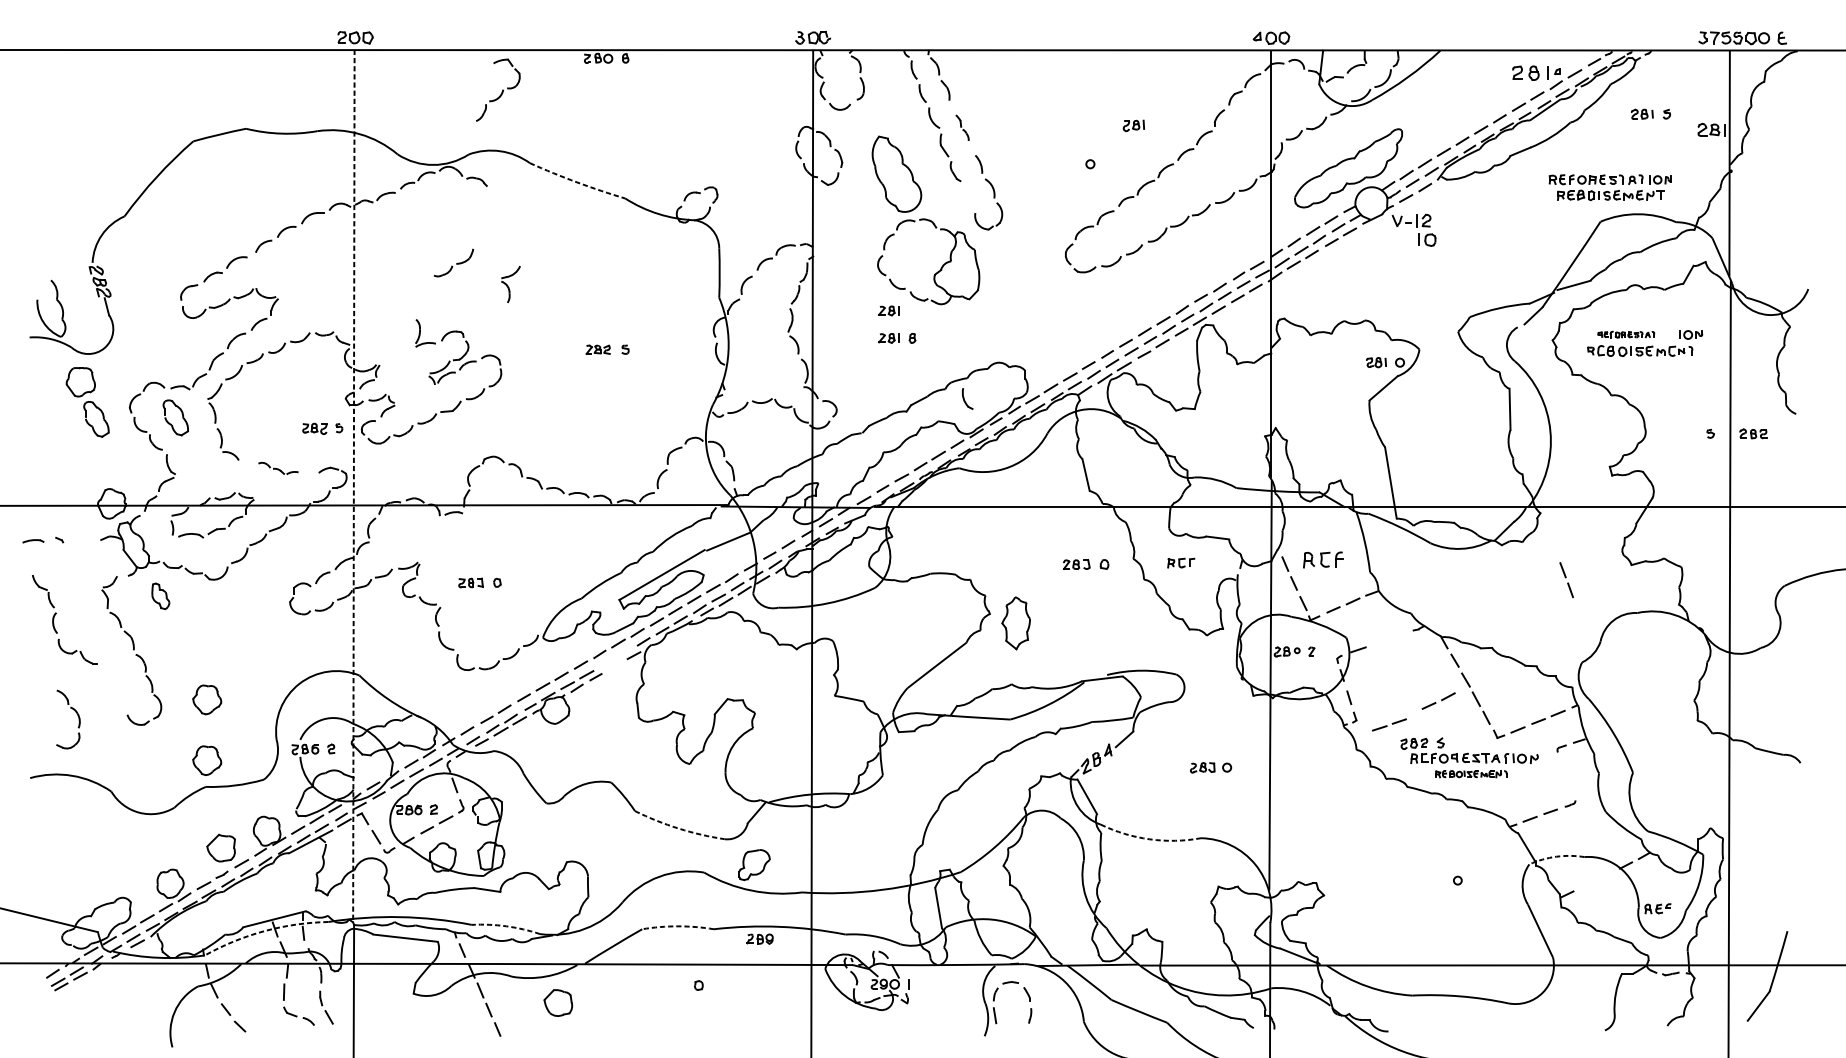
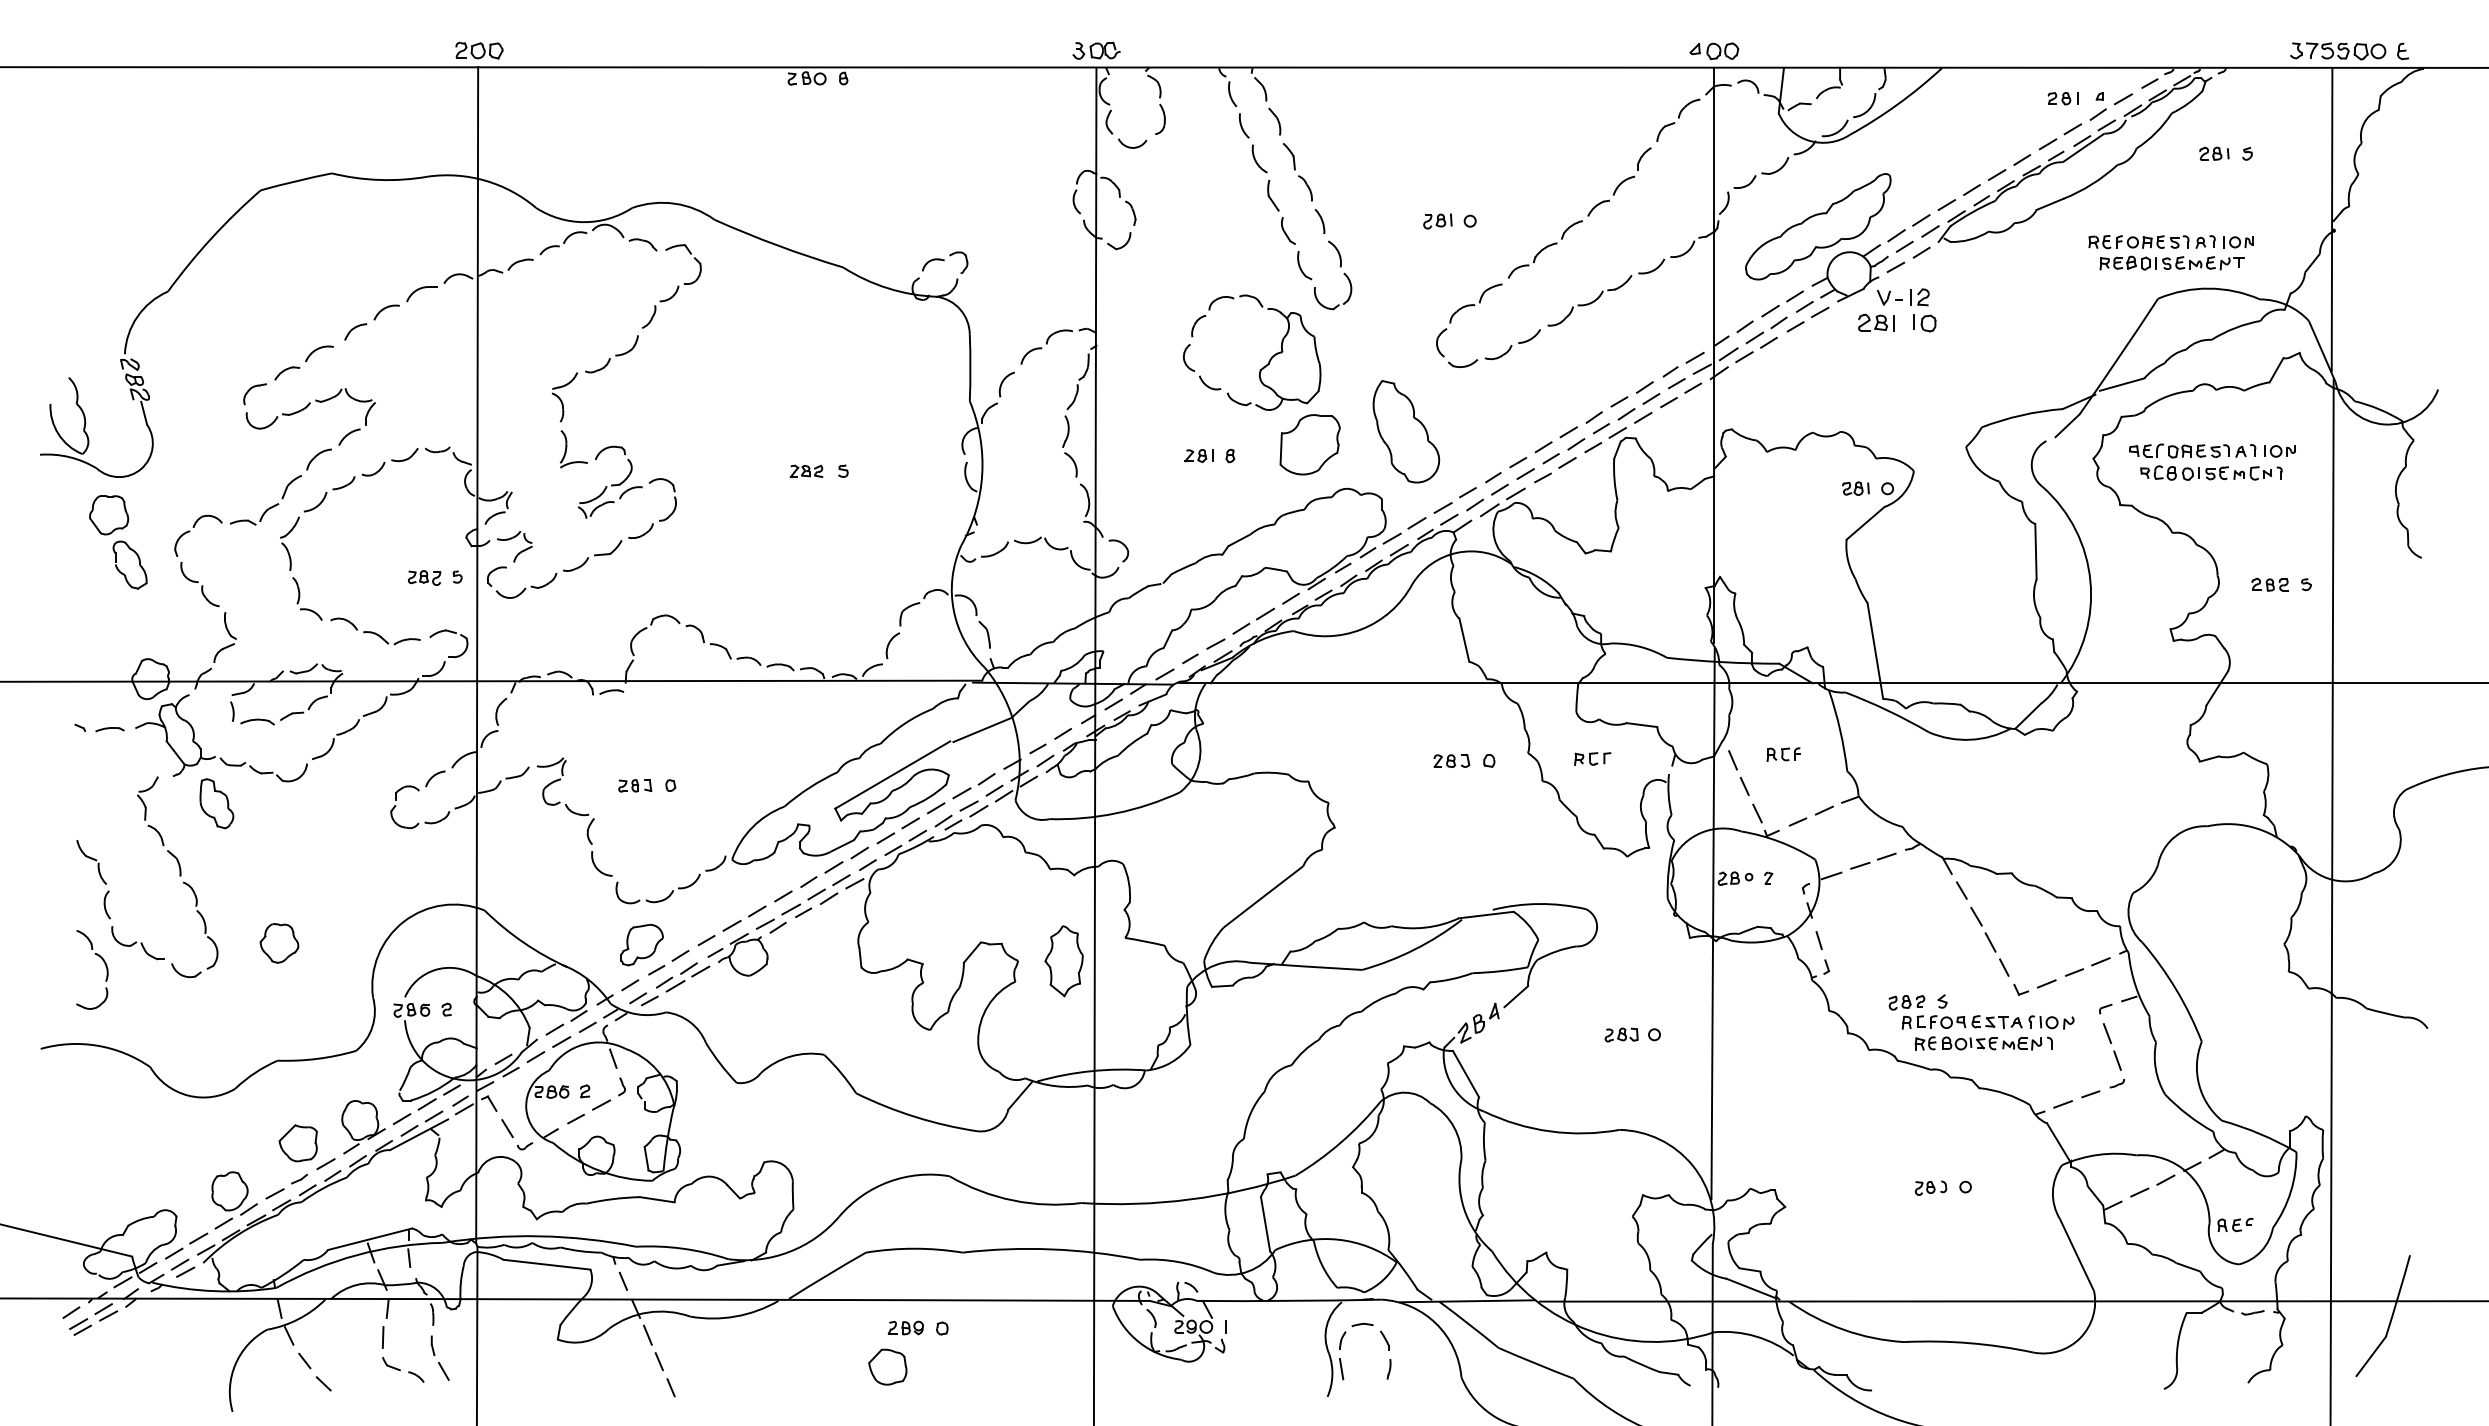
part: (1529, 73) -> (2062, 98), size x0.62
part: (498, 90) -> (671, 286), moved
part: (1133, 125) -> (1437, 221), moved
part: (962, 128) -> (1297, 172), size x1.67
part: (1711, 129) -> (1876, 322), moved
part: (897, 174) -> (1406, 431), moved
arc: (577, 182) -> (778, 245), dashed -> solid
part: (510, 284) -> (564, 397), moved
part: (888, 310) -> (1198, 418), removed
part: (971, 329) -> (1309, 444), added
part: (1626, 334) -> (2192, 450), size x1.67
part: (967, 398) -> (1304, 265), moved
part: (182, 414) -> (245, 558), removed
part: (1752, 433) -> (2269, 584), moved
part: (278, 468) -> (375, 631), size x1.67
line: (354, 486) -> (477, 655), dashed -> solid
part: (32, 541) -> (109, 729), moved
part: (1322, 559) -> (1783, 754), size x0.62
line: (1566, 577) -> (2111, 1043), moved
part: (160, 596) -> (216, 803), size x1.43
part: (56, 613) -> (109, 892), moved
part: (1015, 623) -> (1063, 961), moved
part: (614, 659) -> (828, 889), added
part: (1438, 700) -> (2152, 1185), moved
part: (1389, 724) -> (1873, 860), moved
part: (207, 760) -> (279, 1025), removed
part: (1471, 774) -> (1983, 1043), size x1.43
arc: (678, 828) -> (915, 1116), dashed -> solid
arc: (1149, 839) -> (1550, 1131), dashed -> solid
arc: (1556, 856) -> (2098, 1154), dashed -> solid
part: (753, 865) -> (641, 945), moved
part: (1431, 880) -> (1930, 1187), added
arc: (506, 926) -> (682, 1248), dashed -> solid
arc: (678, 926) -> (914, 1248), dashed -> solid
arc: (264, 931) -> (356, 1255), dashed -> solid
part: (759, 938) -> (905, 1327), moved
part: (558, 1002) -> (887, 1366), moved

